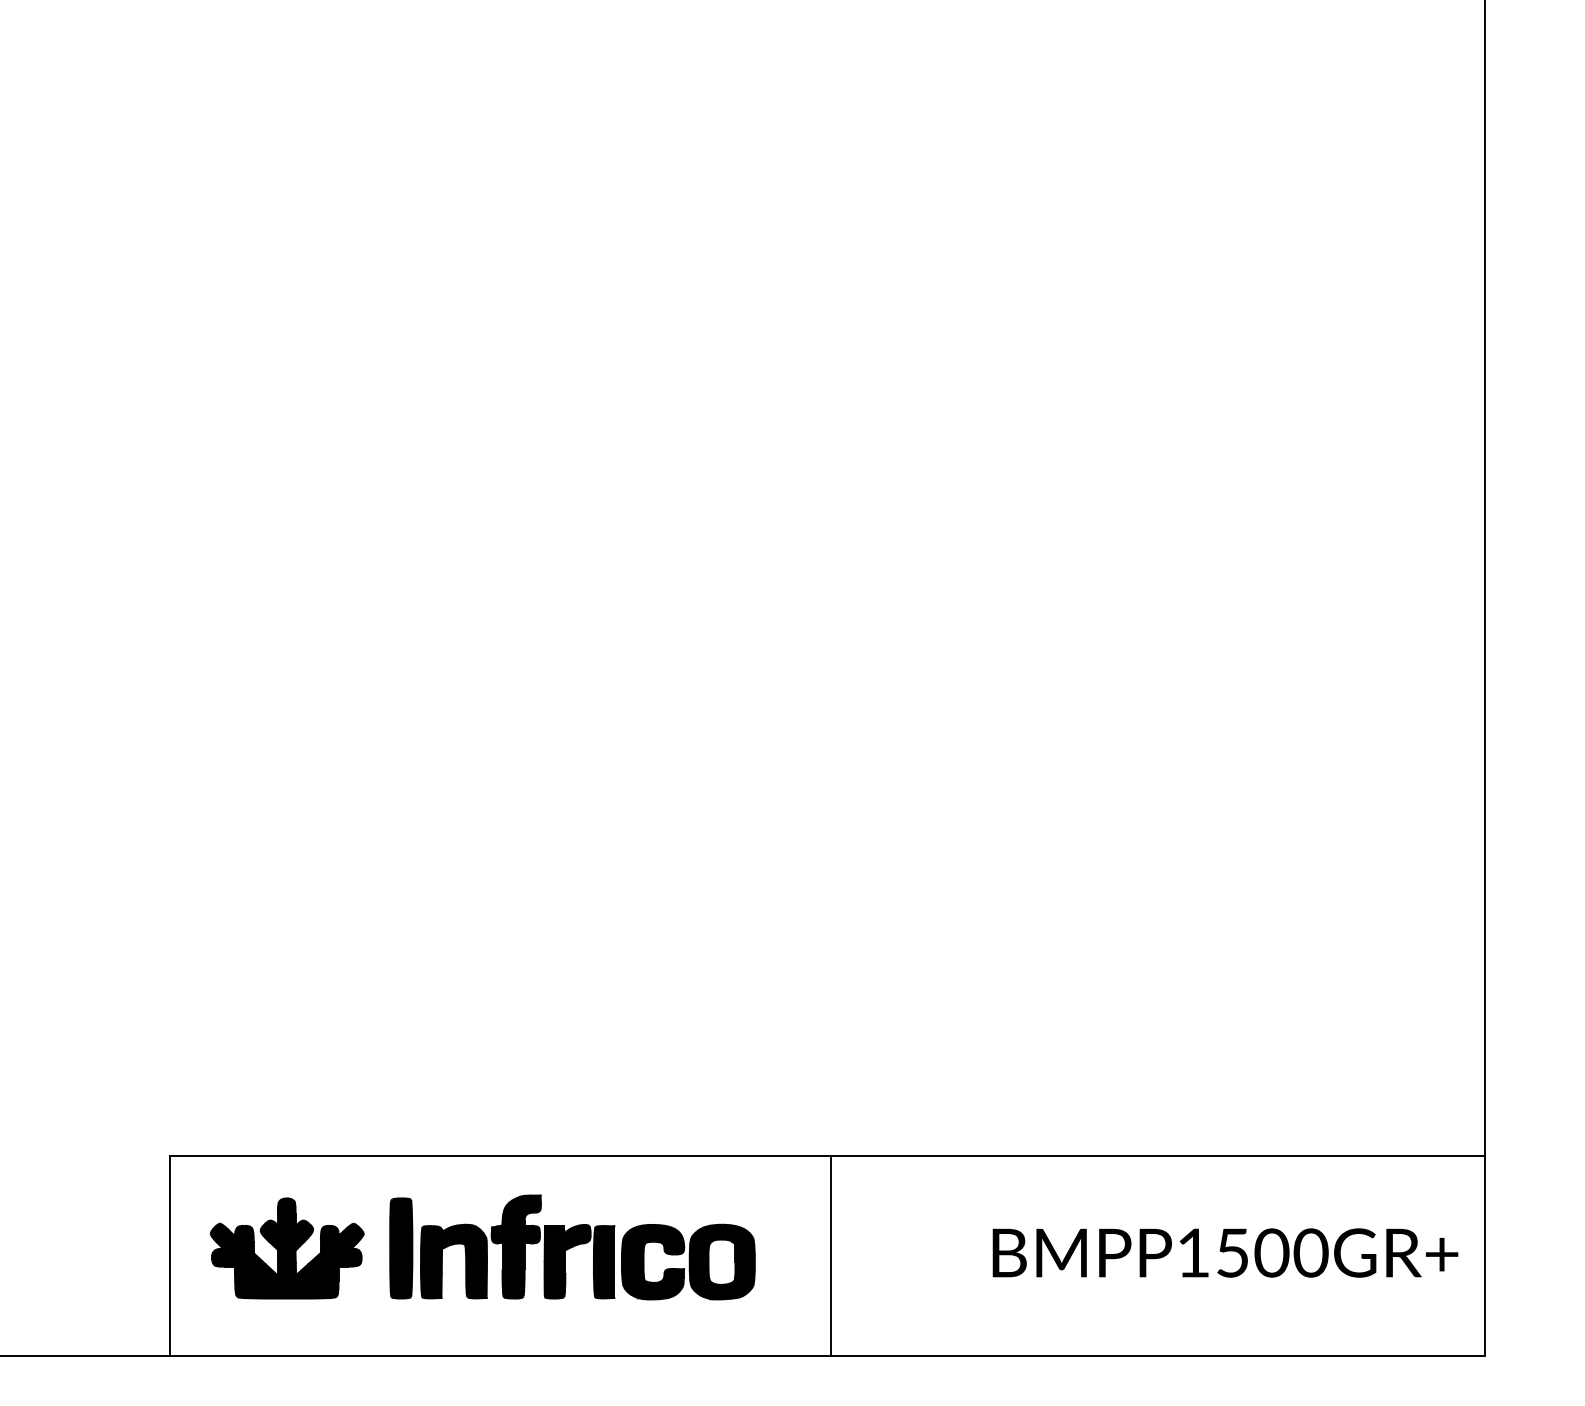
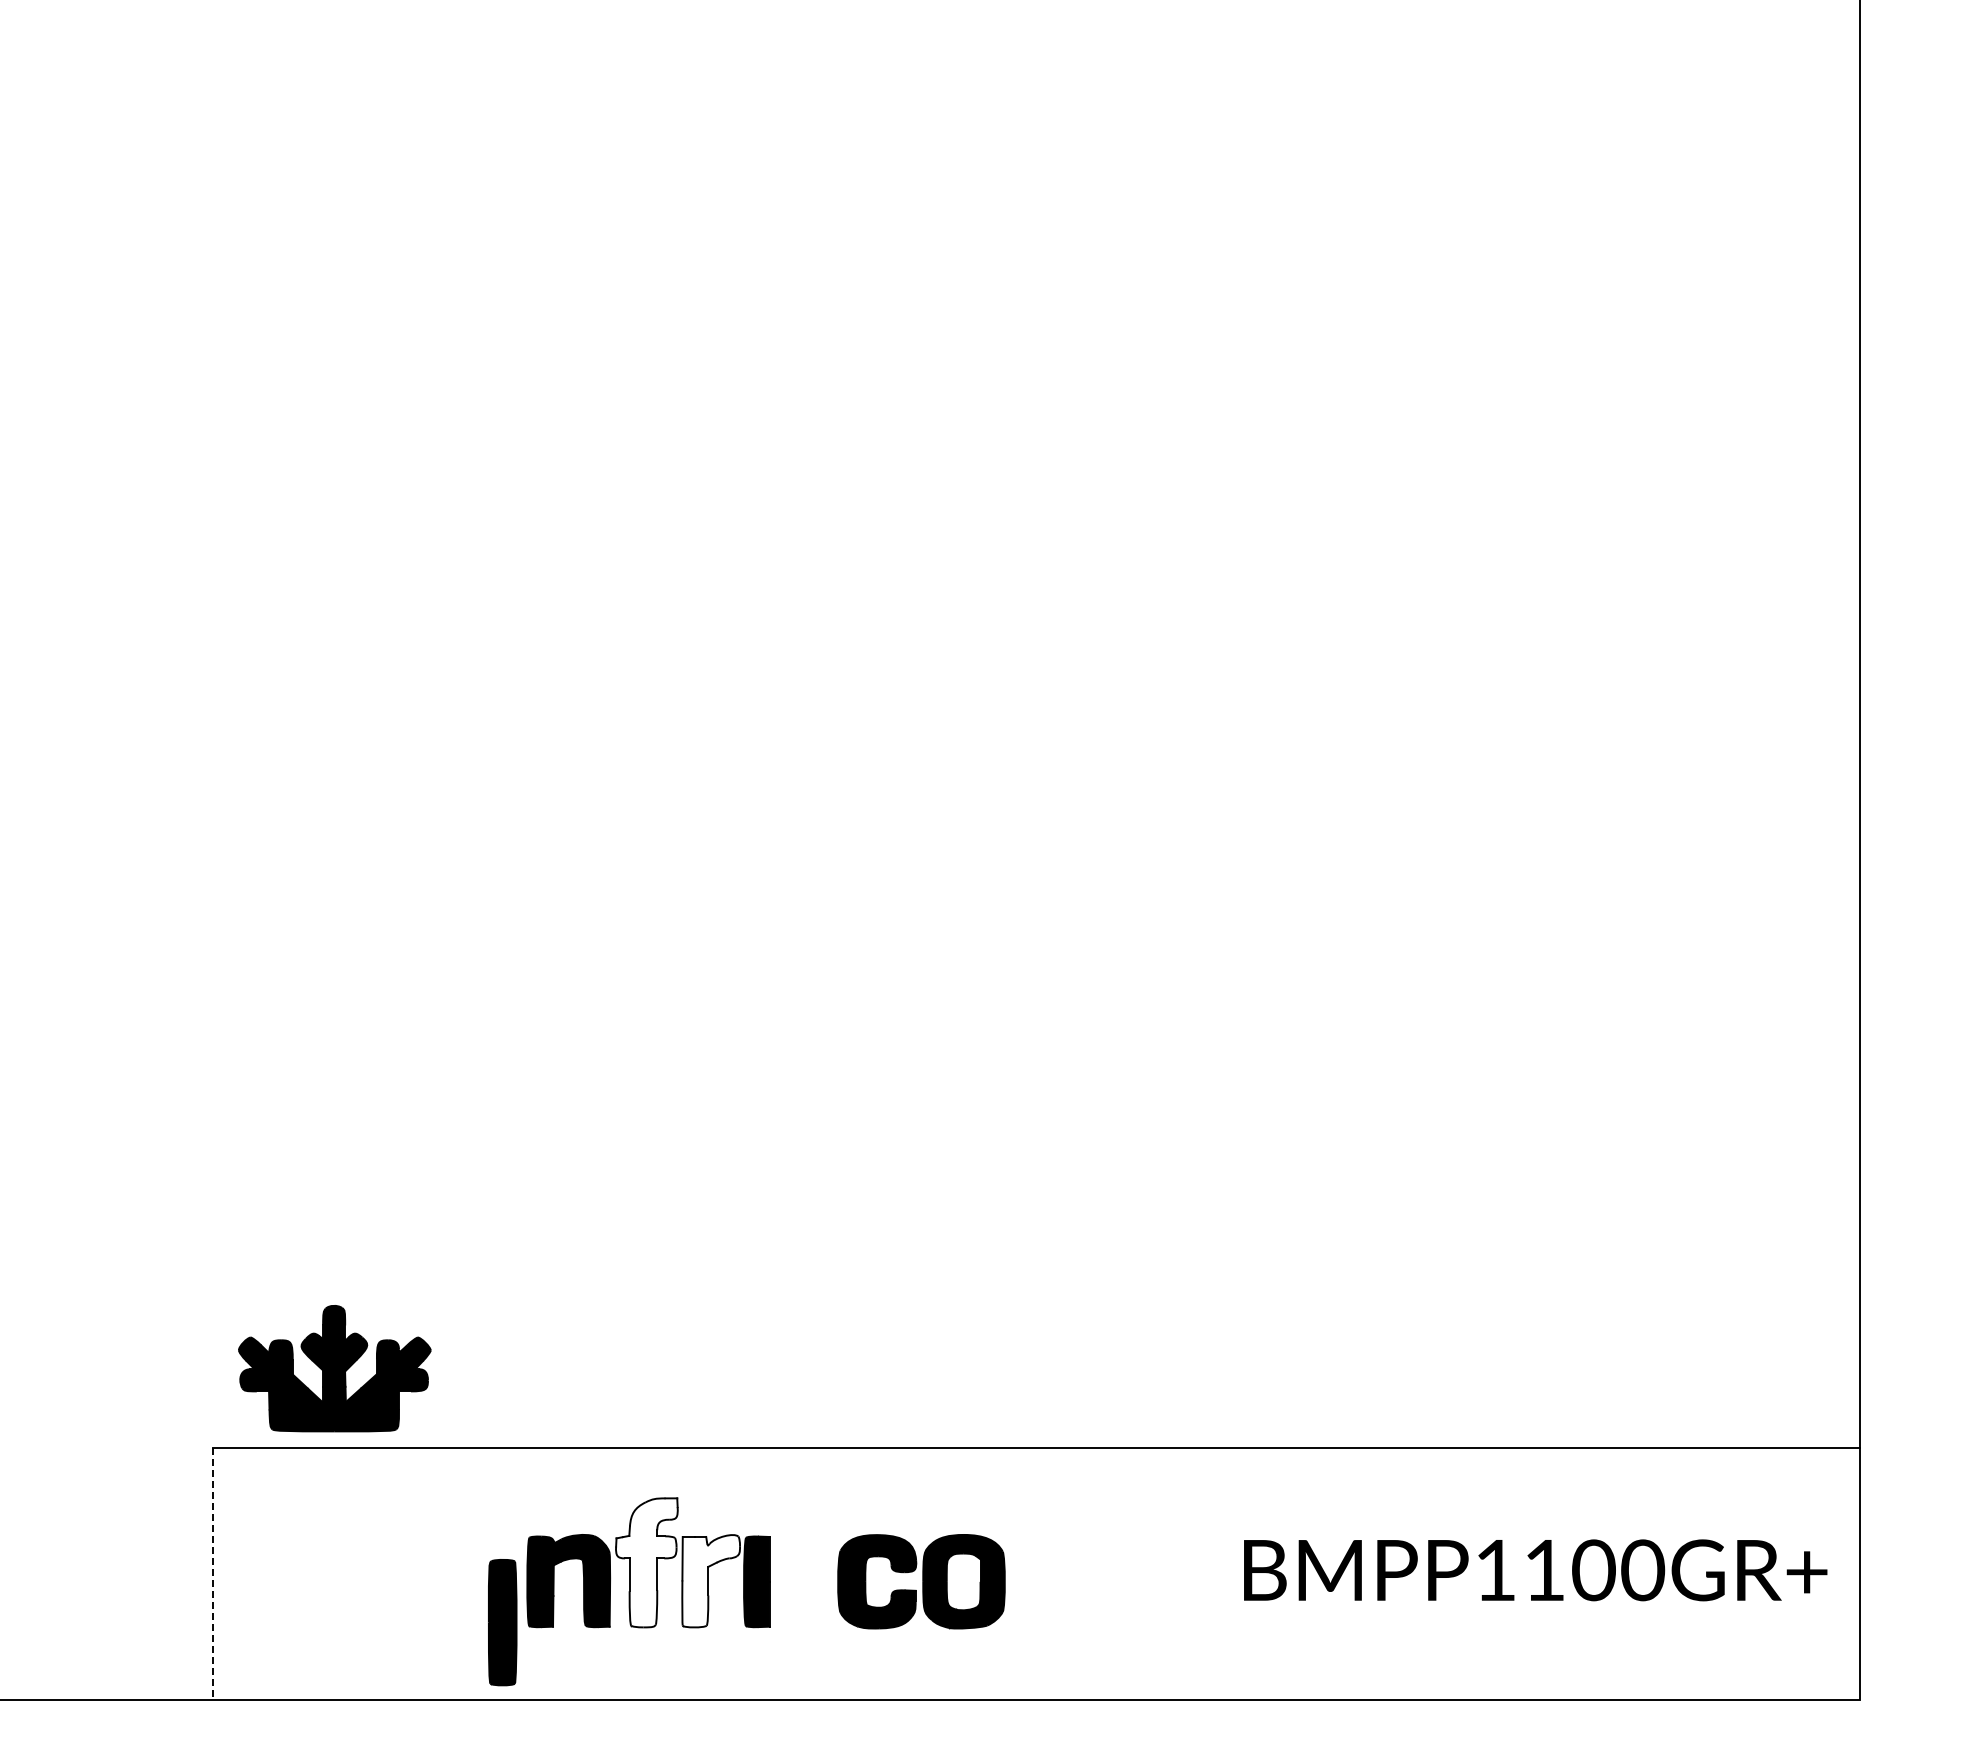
fill: (516, 1246) -> (646, 1562), removed
part: (287, 1248) -> (334, 1368), moved
part: (401, 1248) -> (502, 1622), moved
text: (1232, 1253) -> (1544, 1570), BMPP1500GR+ -> BMPP1100GR+
line: (830, 1255) -> (1040, 1573), removed
line: (170, 1256) -> (213, 1574), solid -> dashed
fill: (567, 1261) -> (711, 1581), removed
part: (688, 1261) -> (921, 1581), moved

